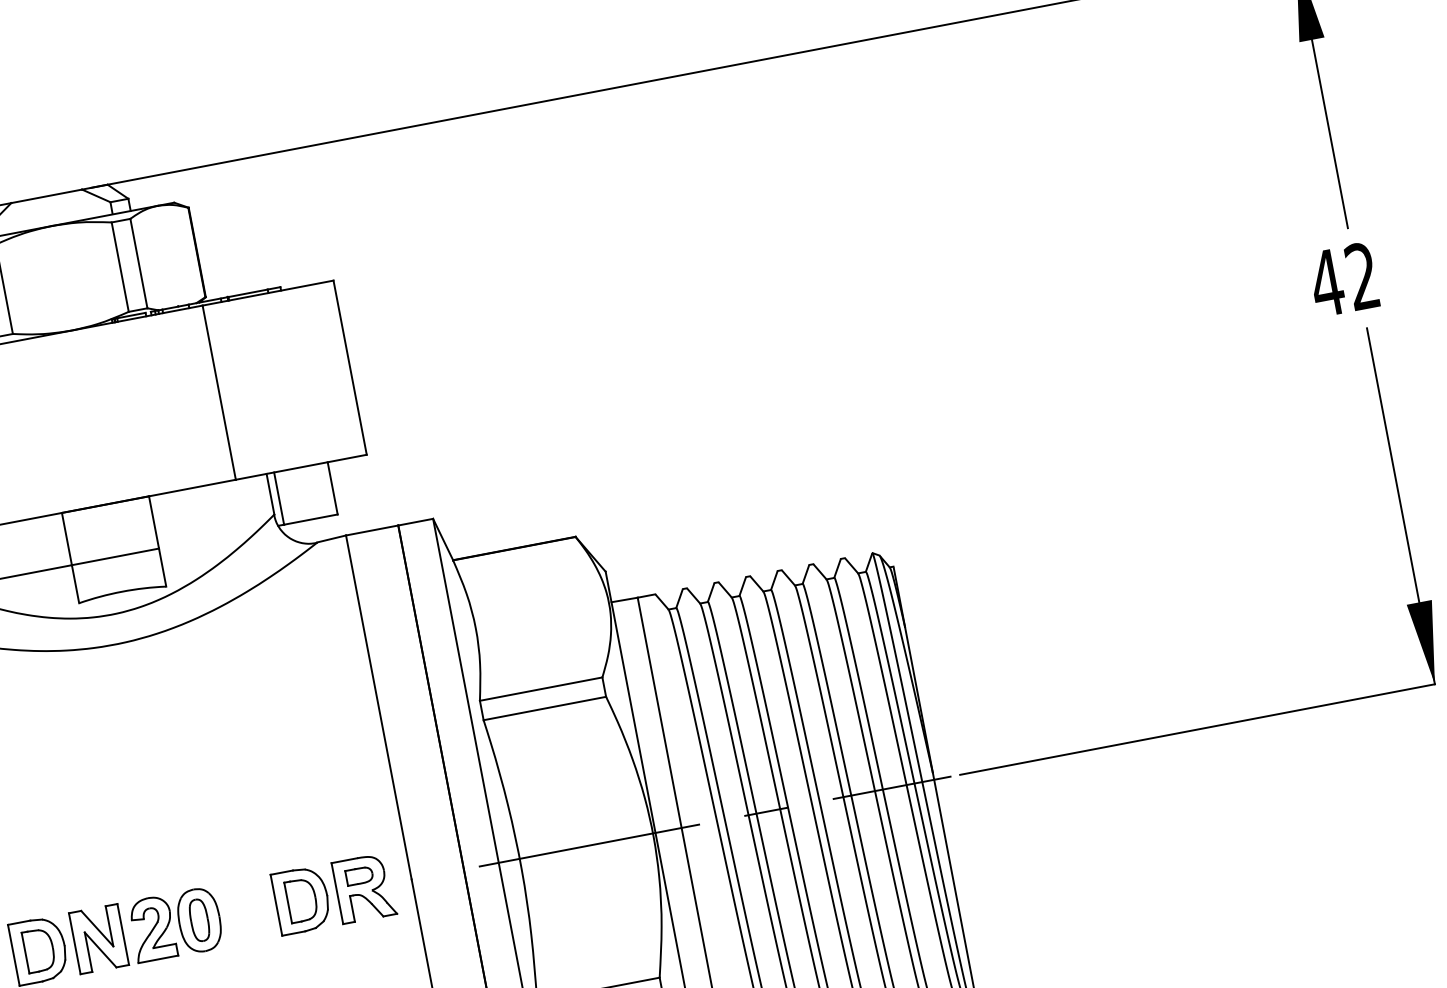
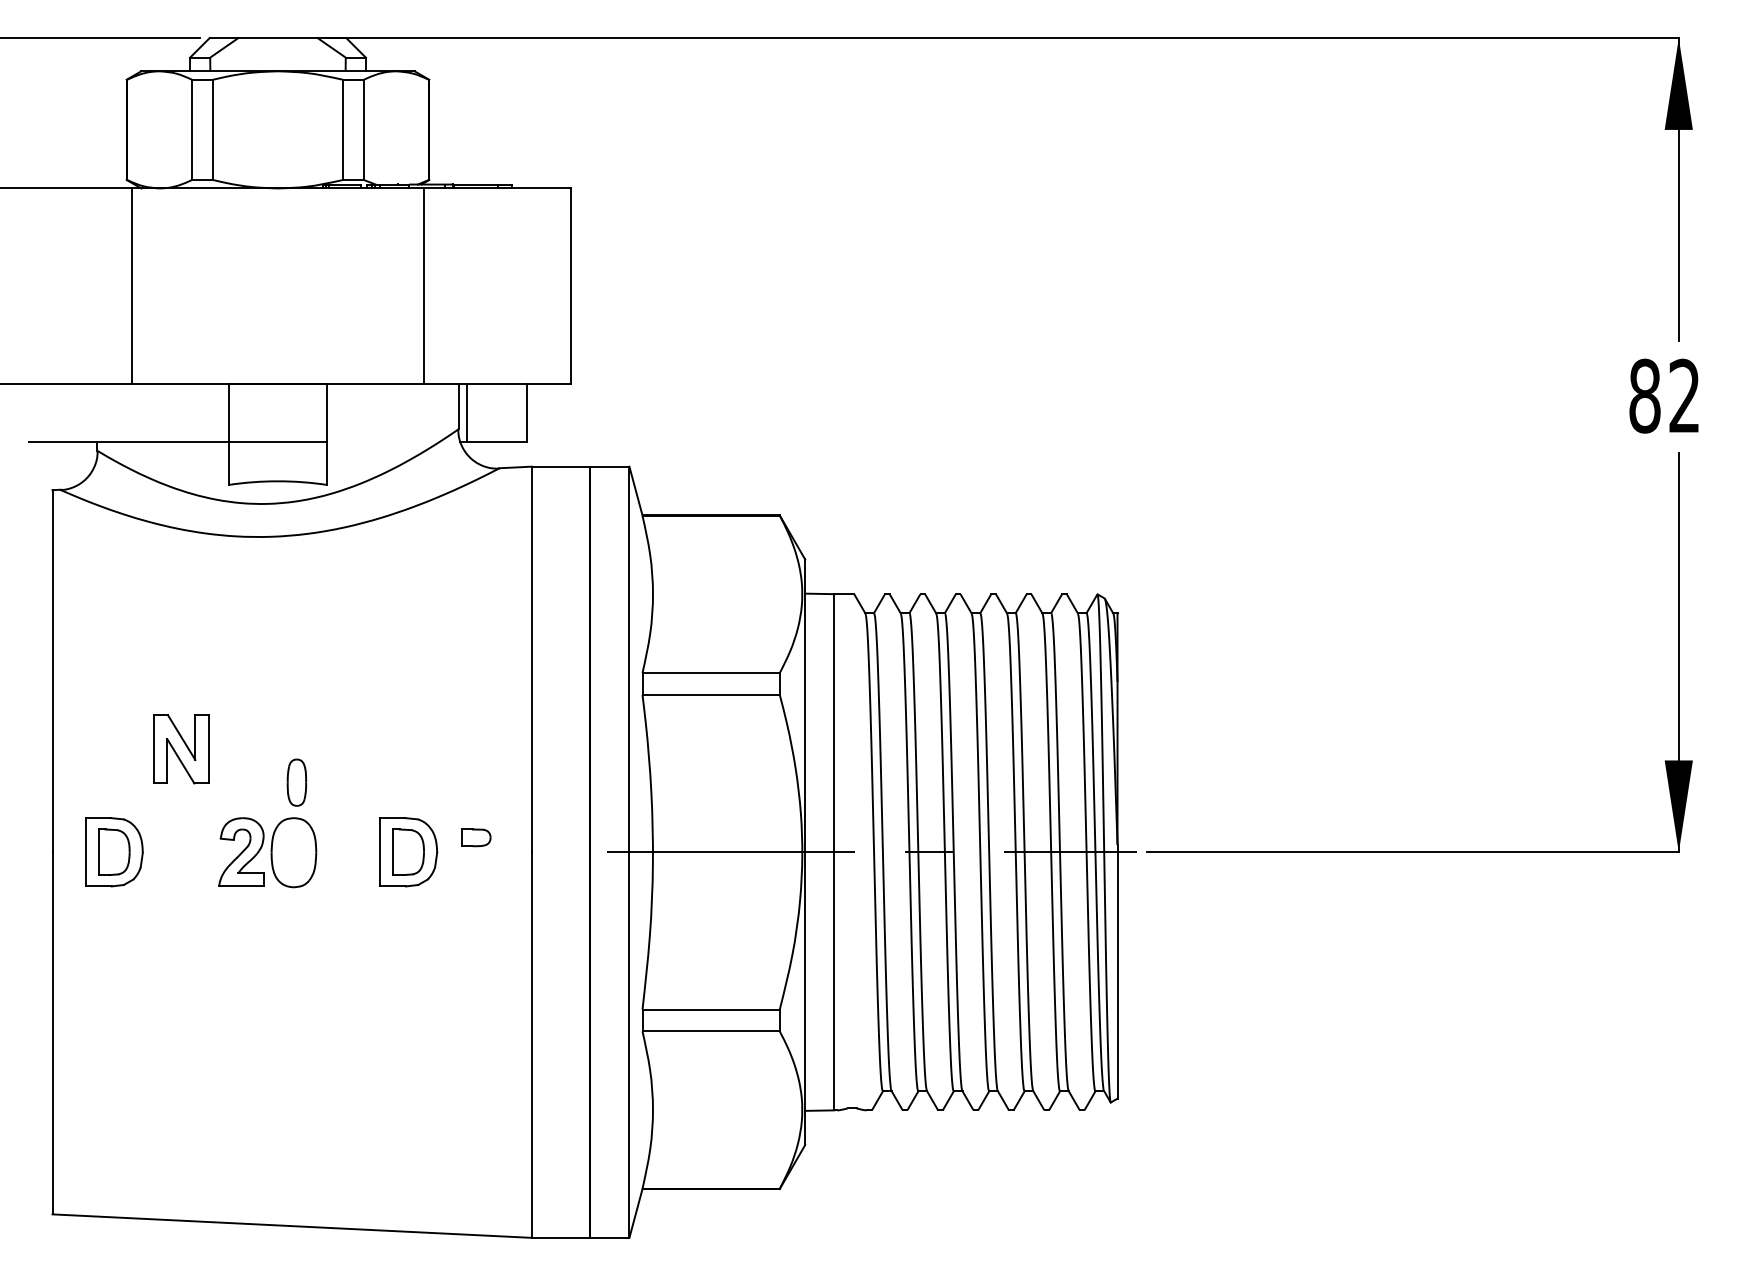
text: (1326, 282) -> (1644, 395), 42 -> 82
part: (365, 888) -> (479, 852), removed
part: (199, 920) -> (296, 782), moved
part: (99, 939) -> (181, 749), moved

